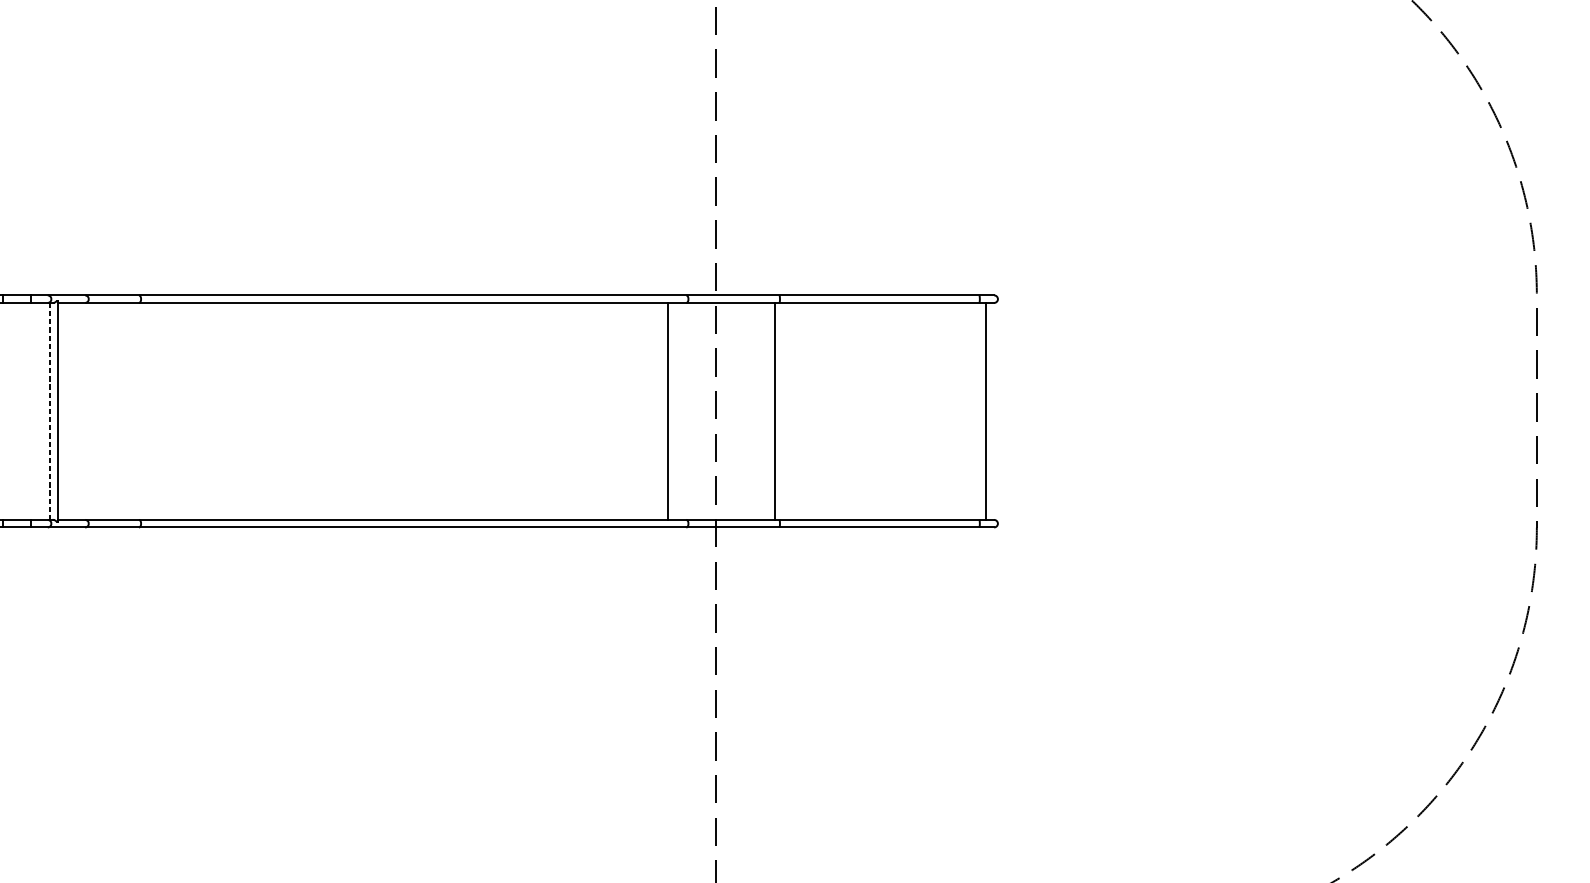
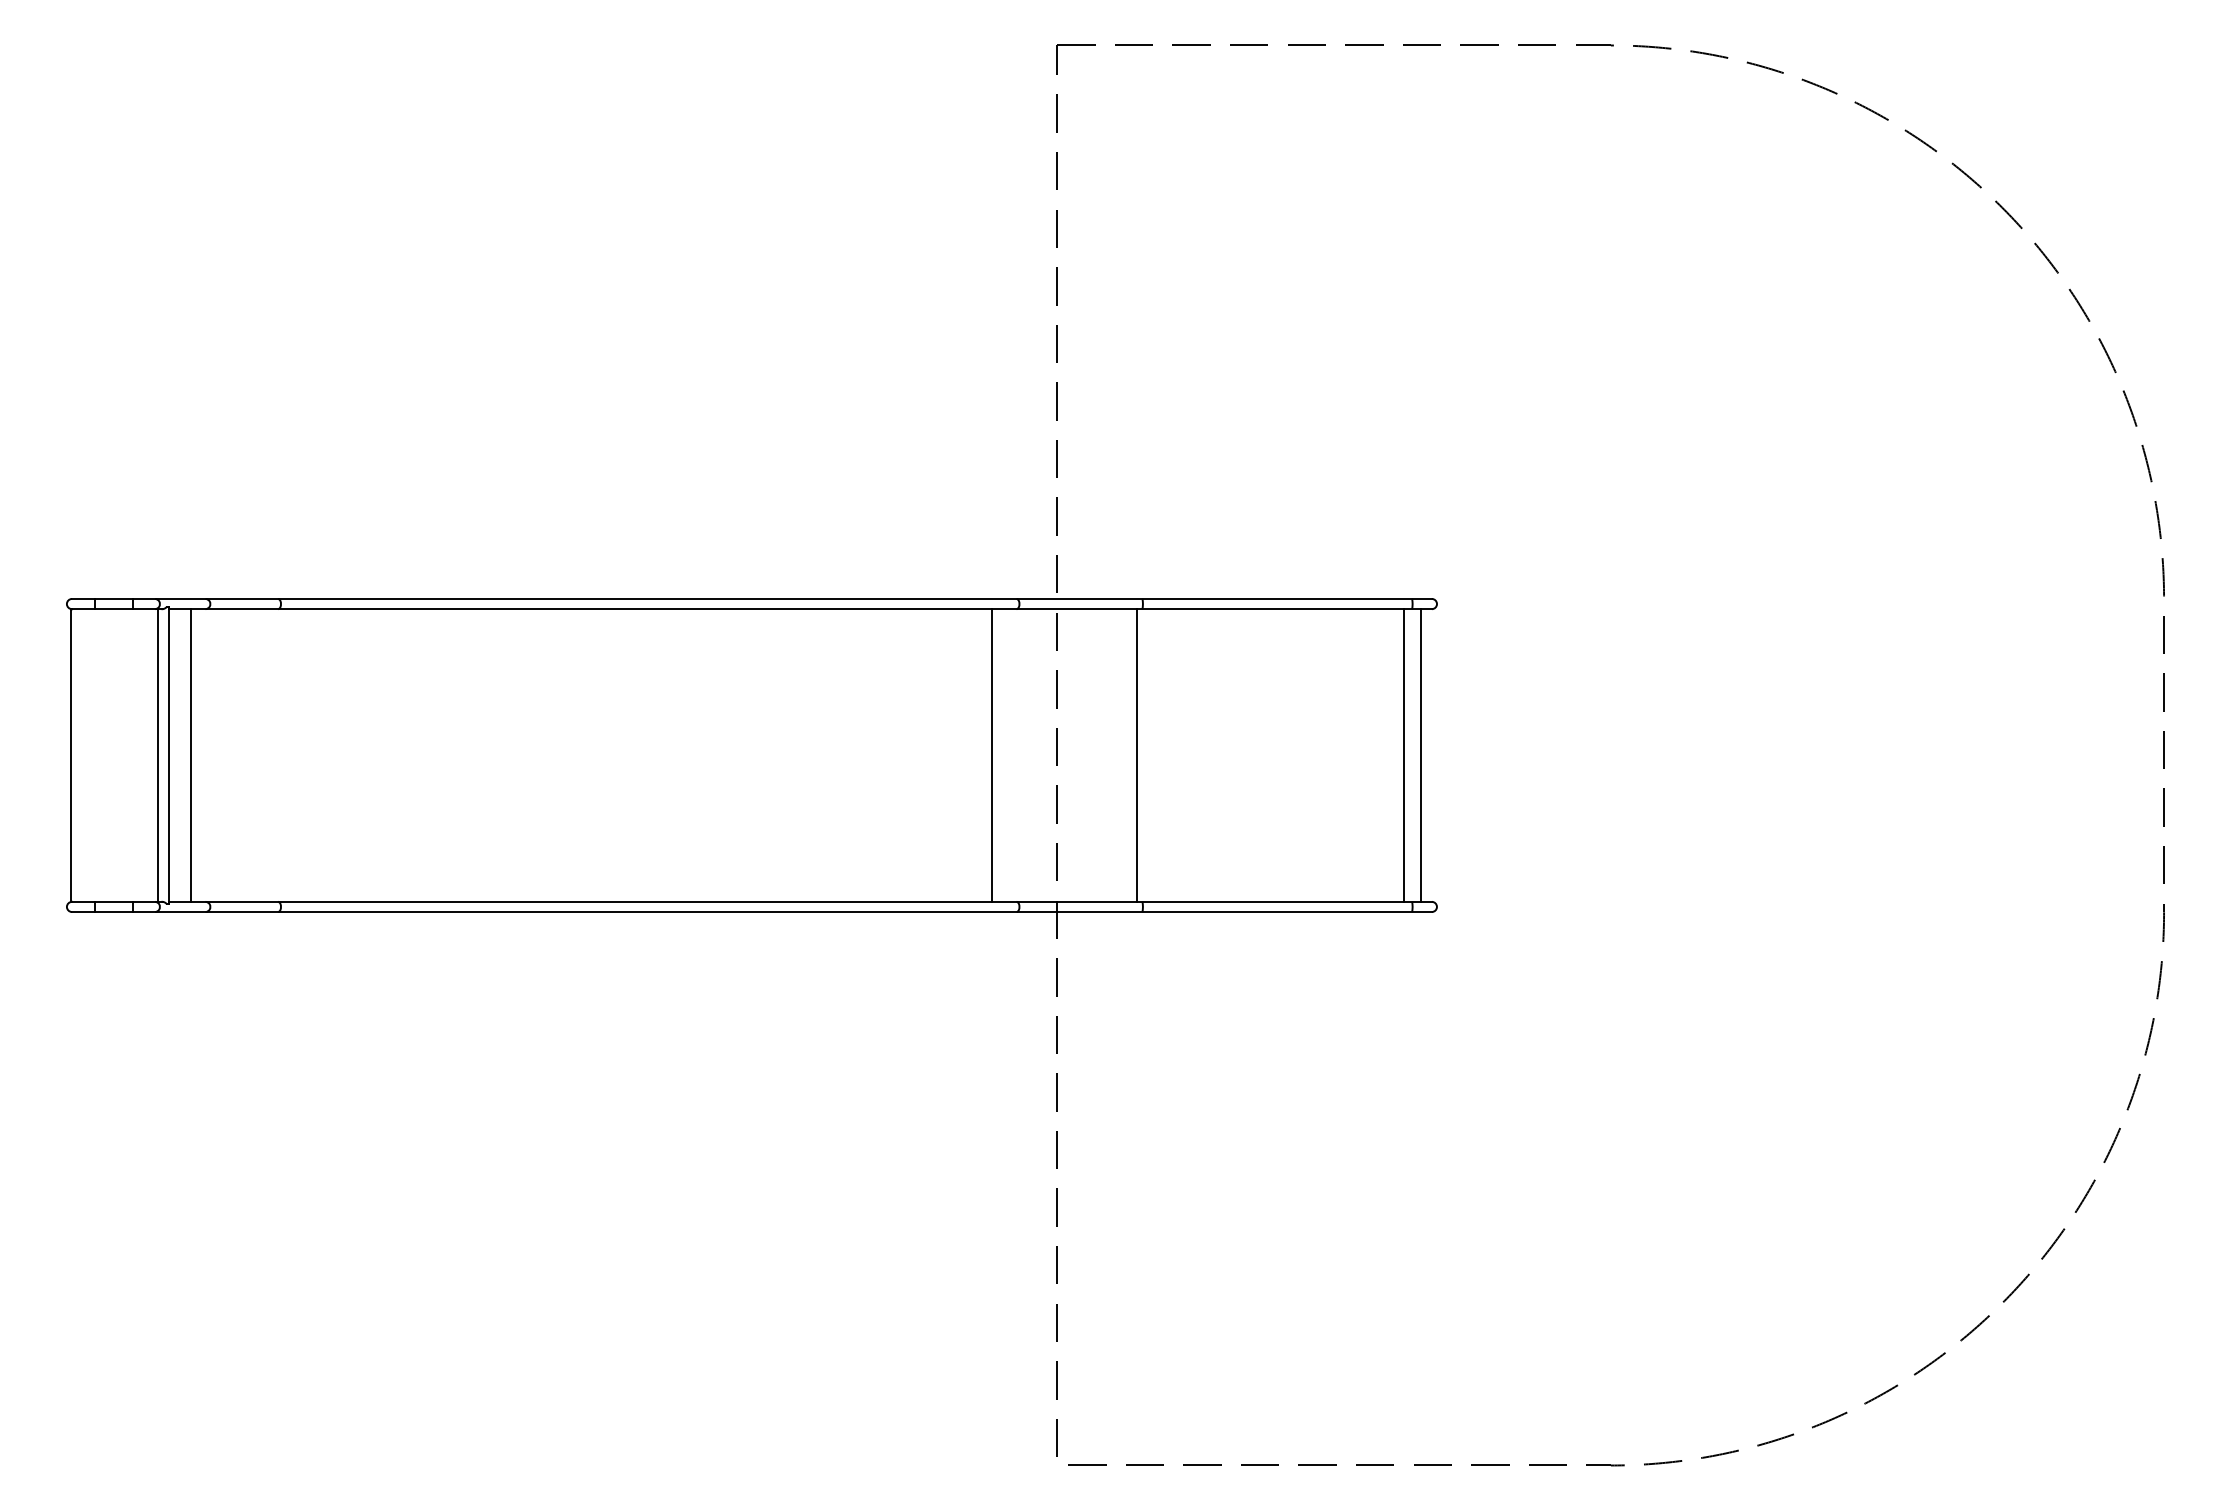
line: (74, 411) -> (191, 755), added
line: (973, 411) -> (1404, 755), added
line: (50, 412) -> (158, 756), dashed -> solid

